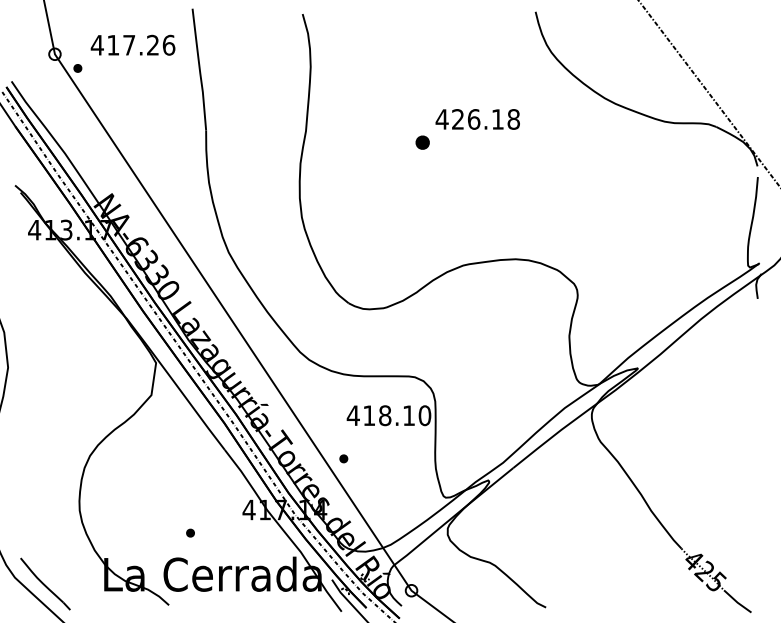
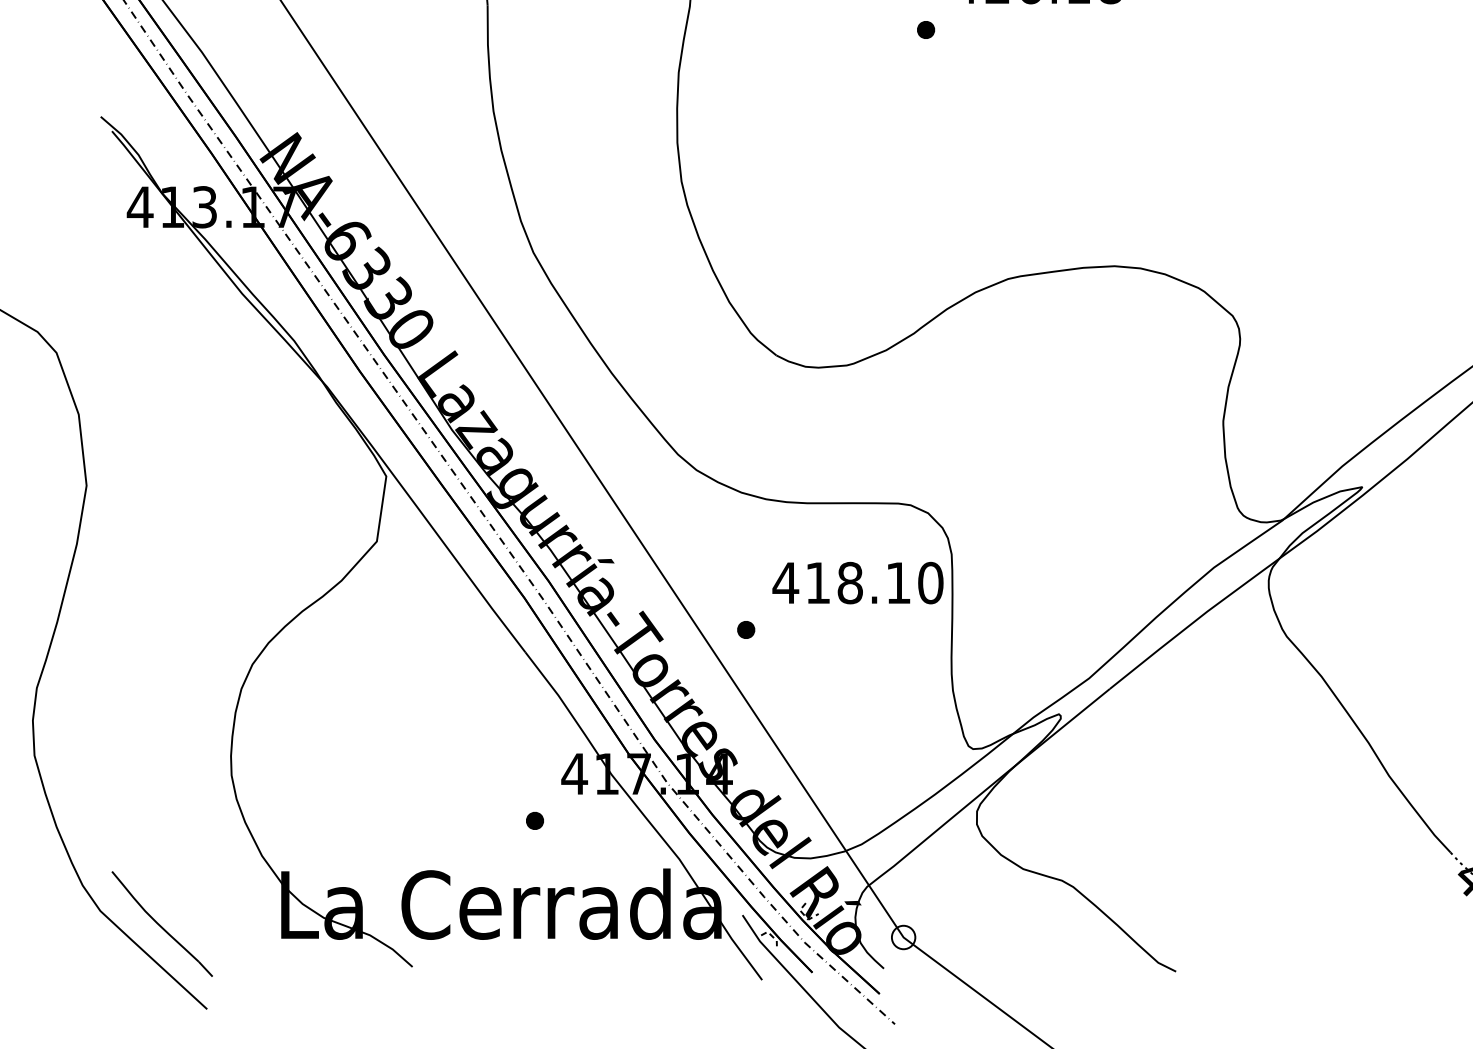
part: (422, 142) -> (925, 29), size x0.62
part: (343, 458) -> (745, 629), moved
part: (190, 532) -> (534, 819), moved

